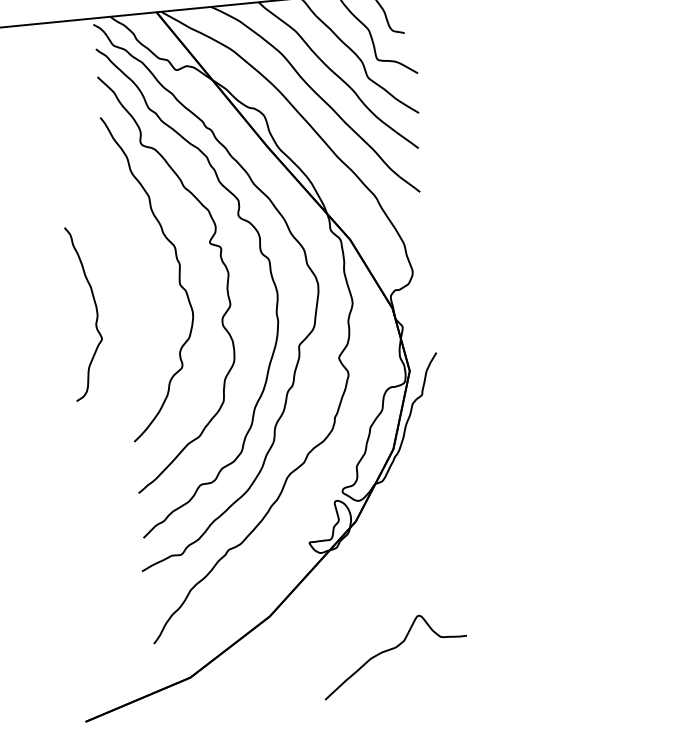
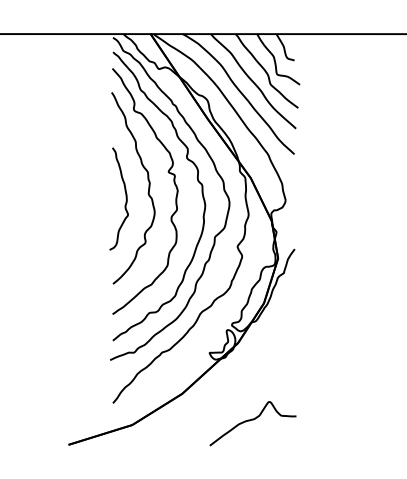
curve: (94, 311) -> (125, 198), moved

